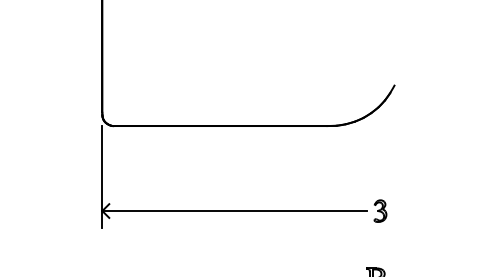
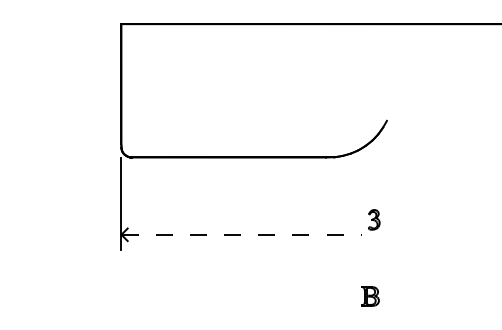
line: (235, 210) -> (242, 234), solid -> dashed
part: (380, 210) -> (374, 219), moved

